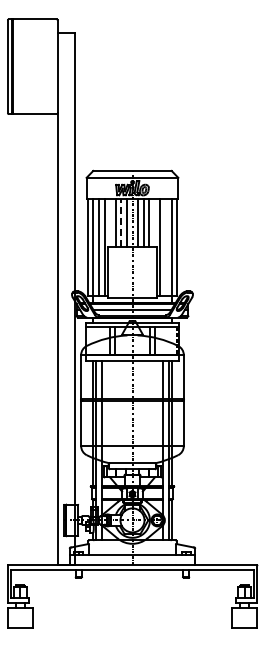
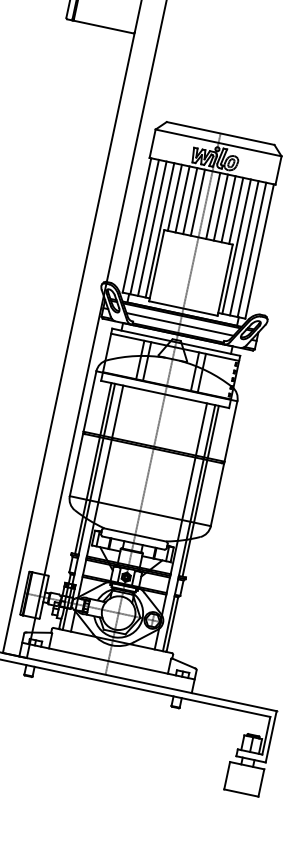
line: (110, 222) -> (175, 197), added
line: (121, 222) -> (190, 201), dashed -> solid
line: (154, 222) -> (235, 210), added
line: (165, 247) -> (243, 248), added

